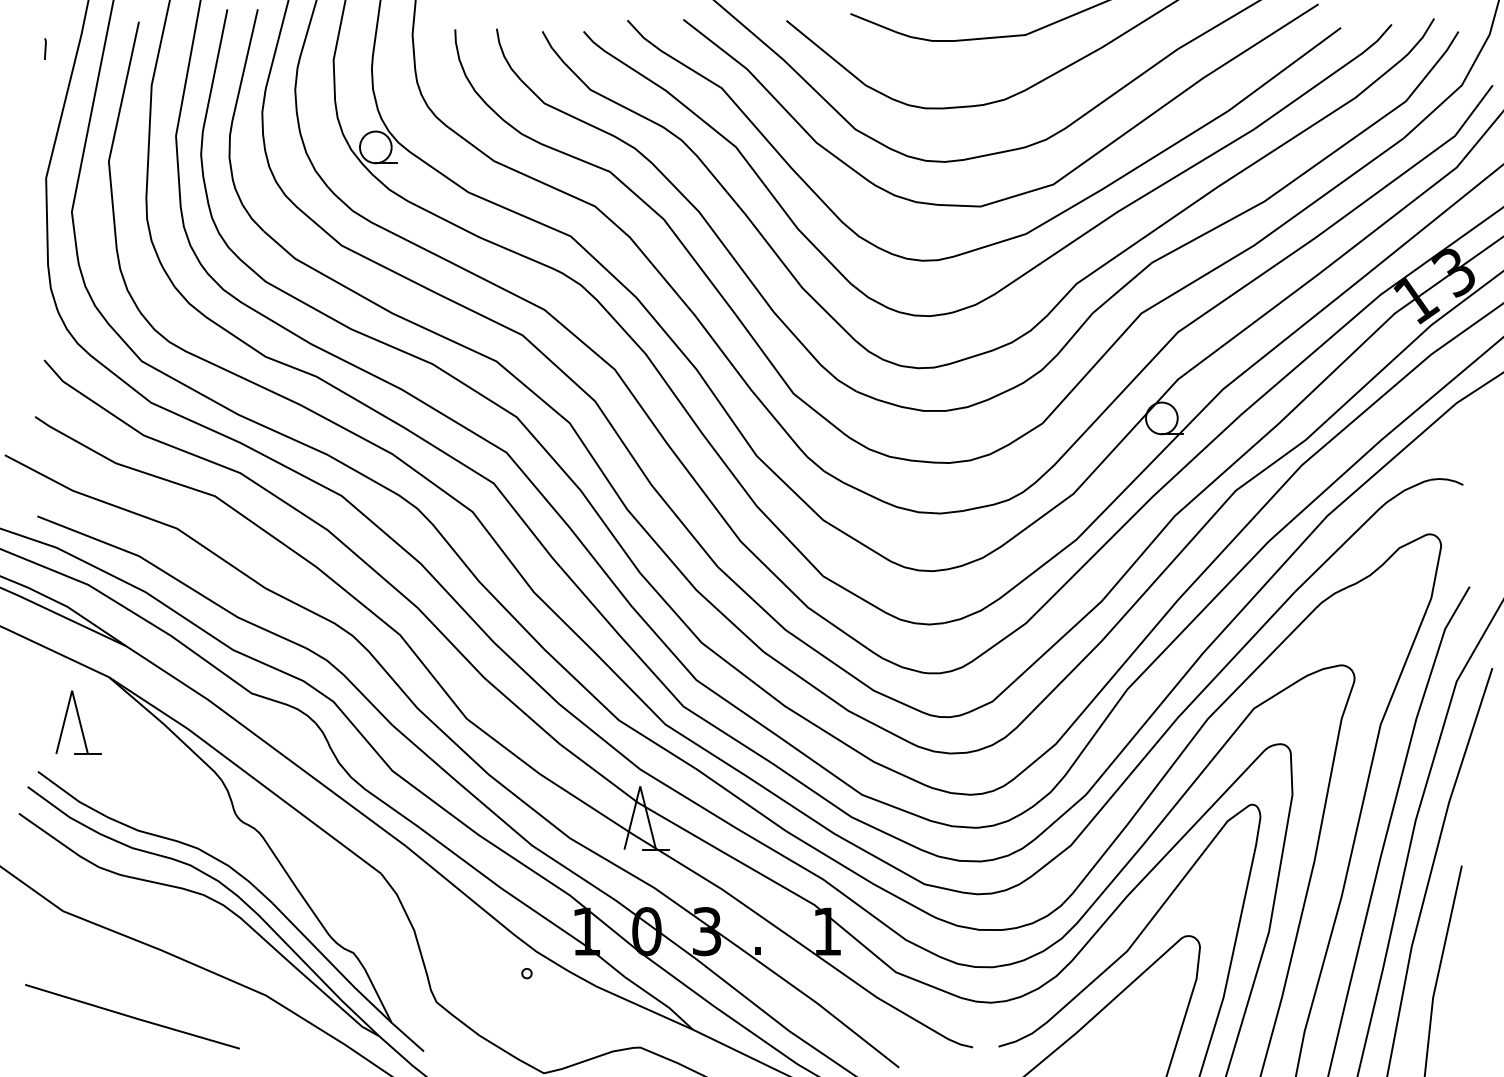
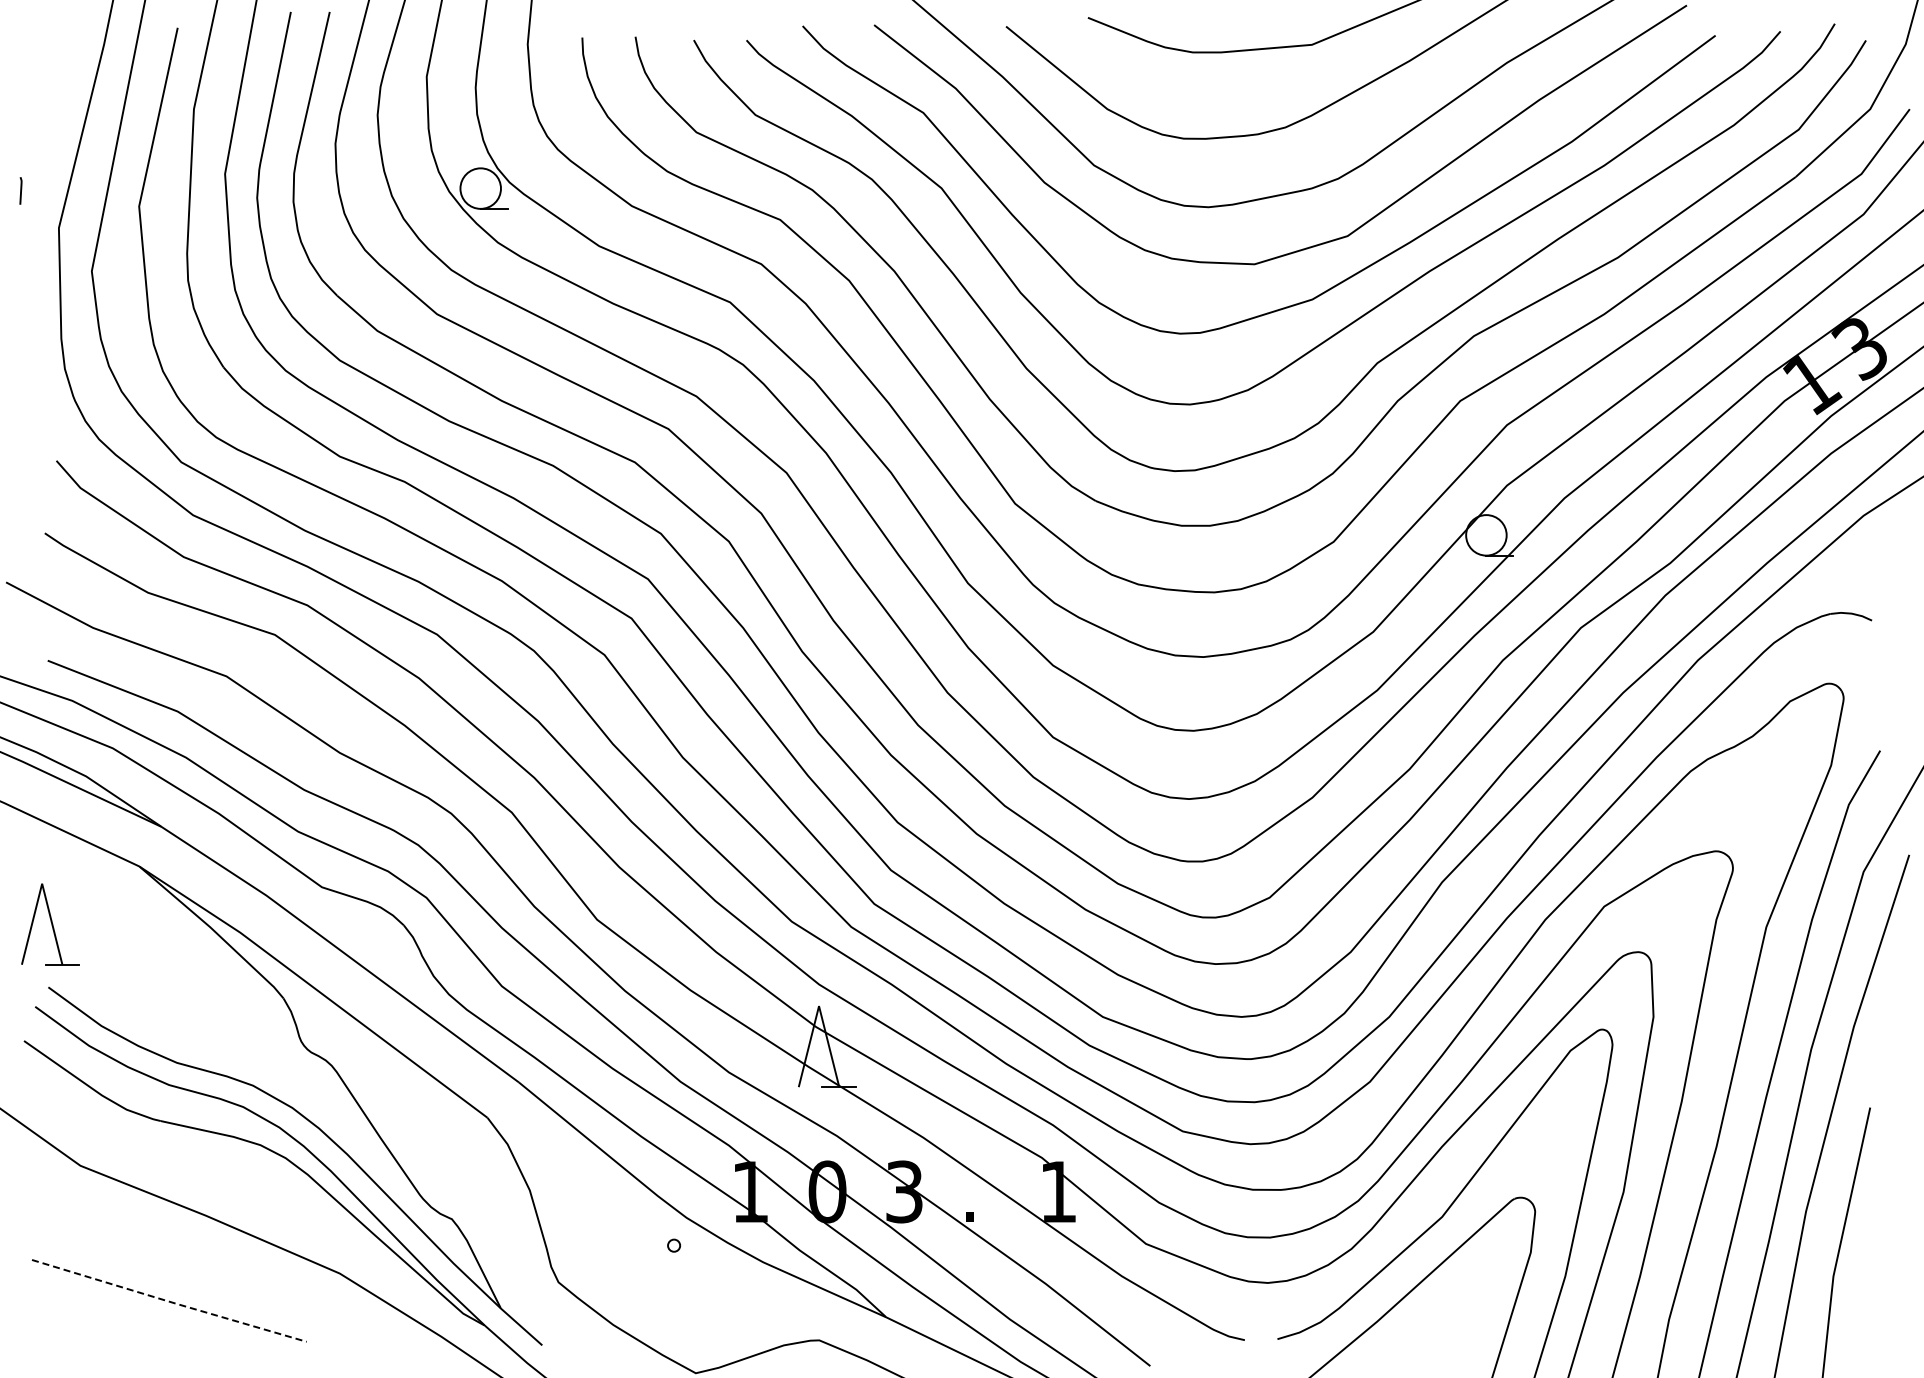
line: (45, 48) -> (20, 190), moved
part: (78, 722) -> (50, 924), moved
line: (133, 1017) -> (170, 1301), solid -> dashed

